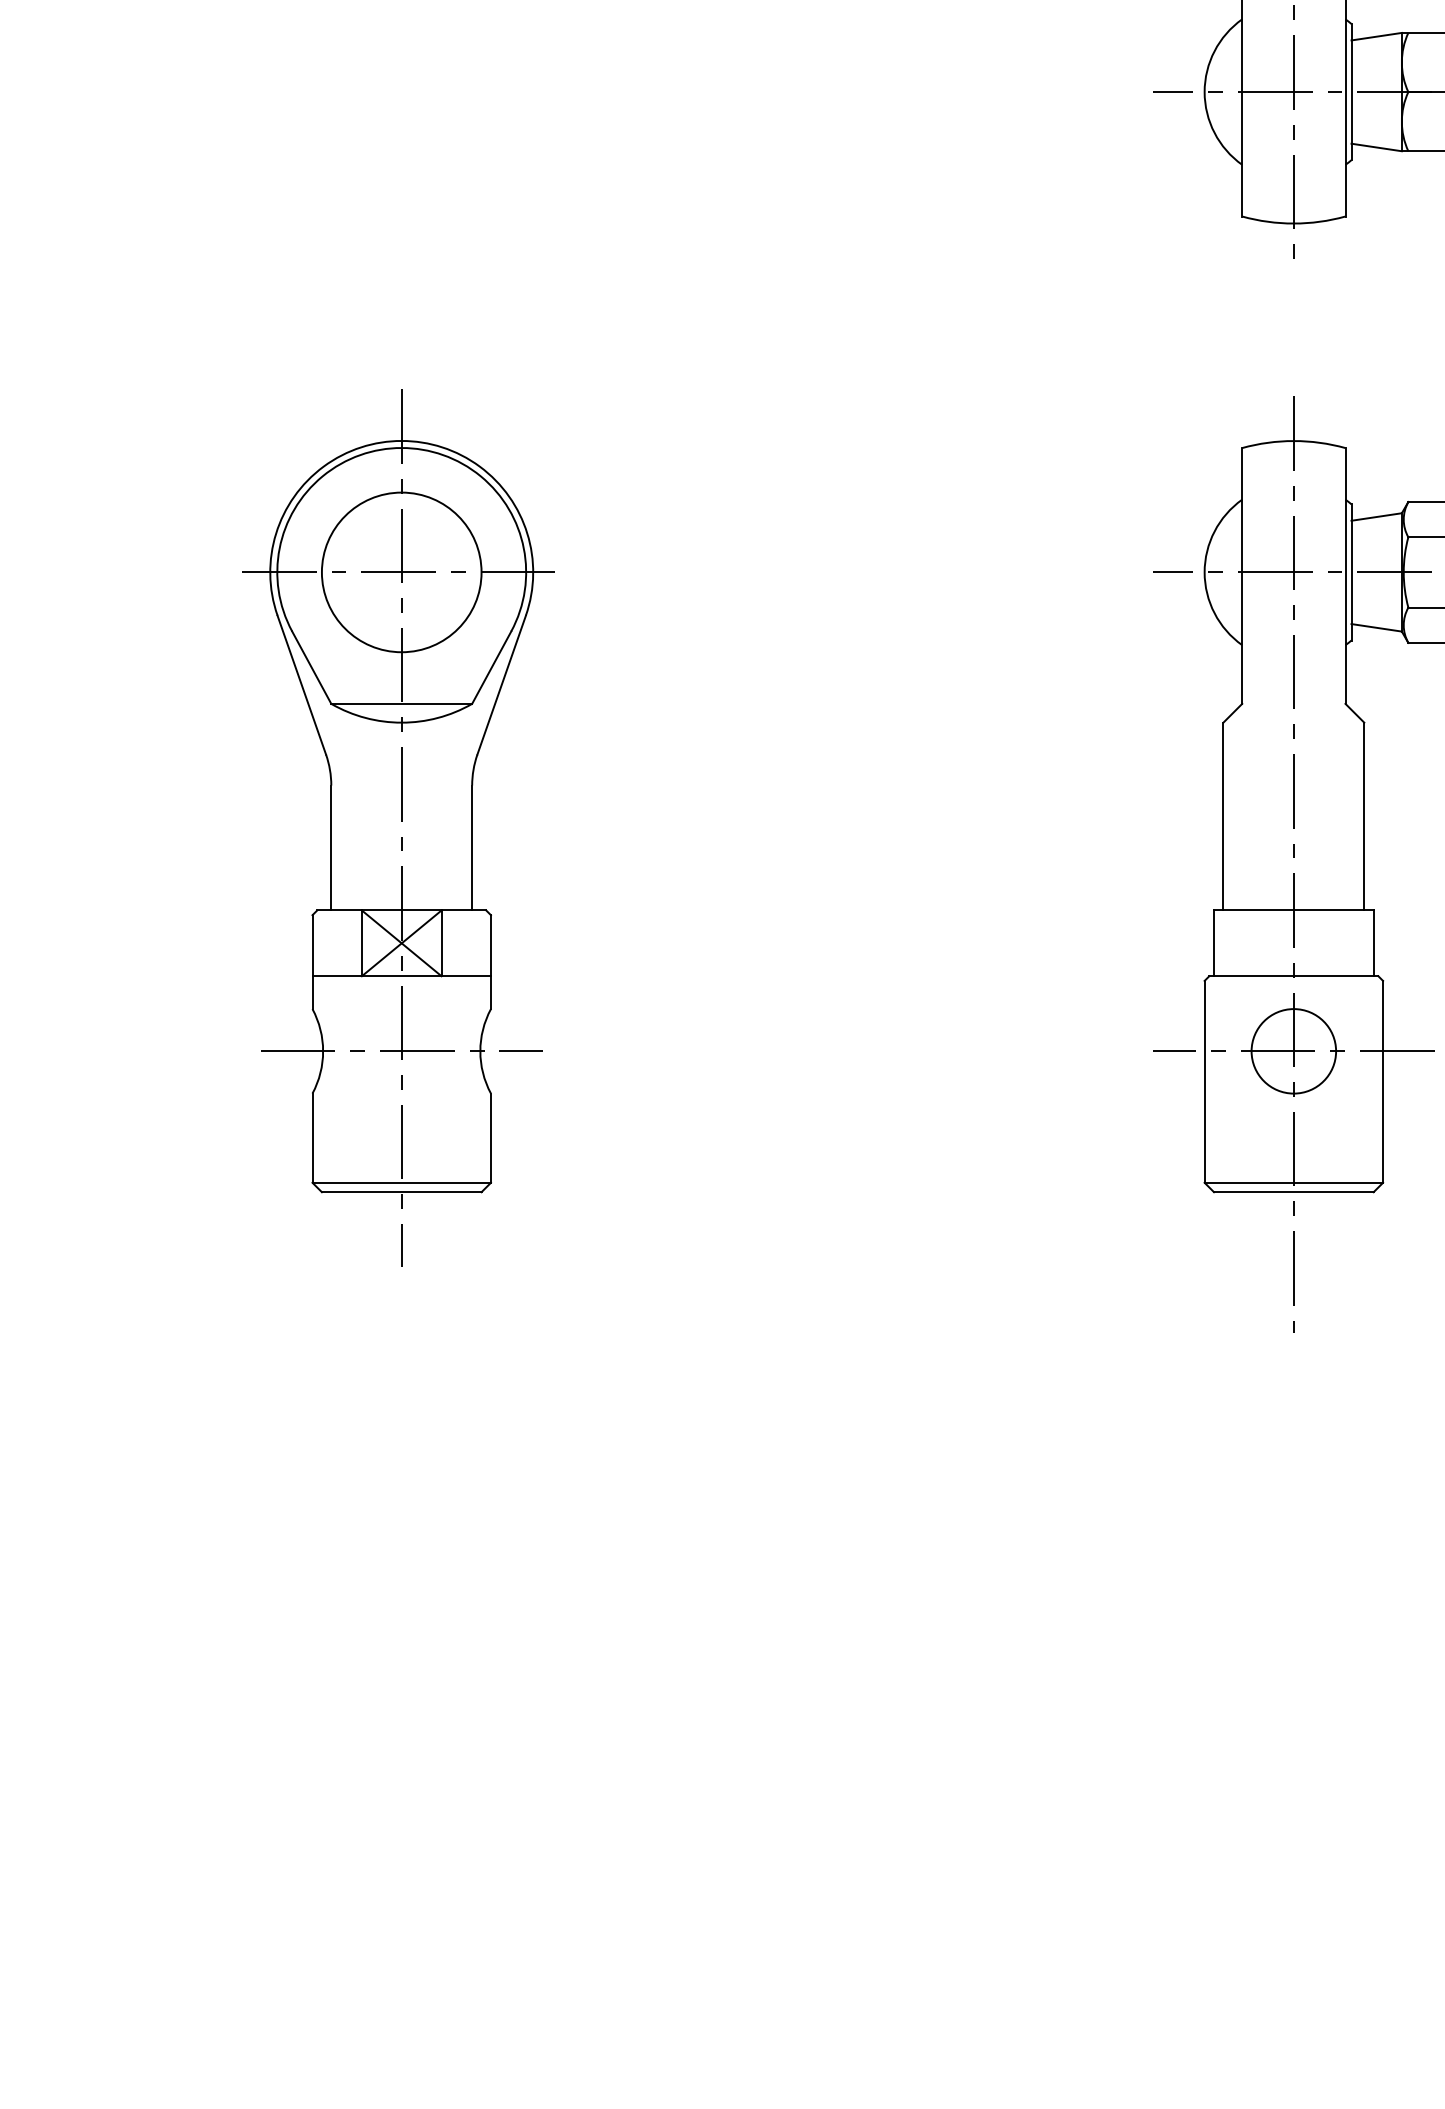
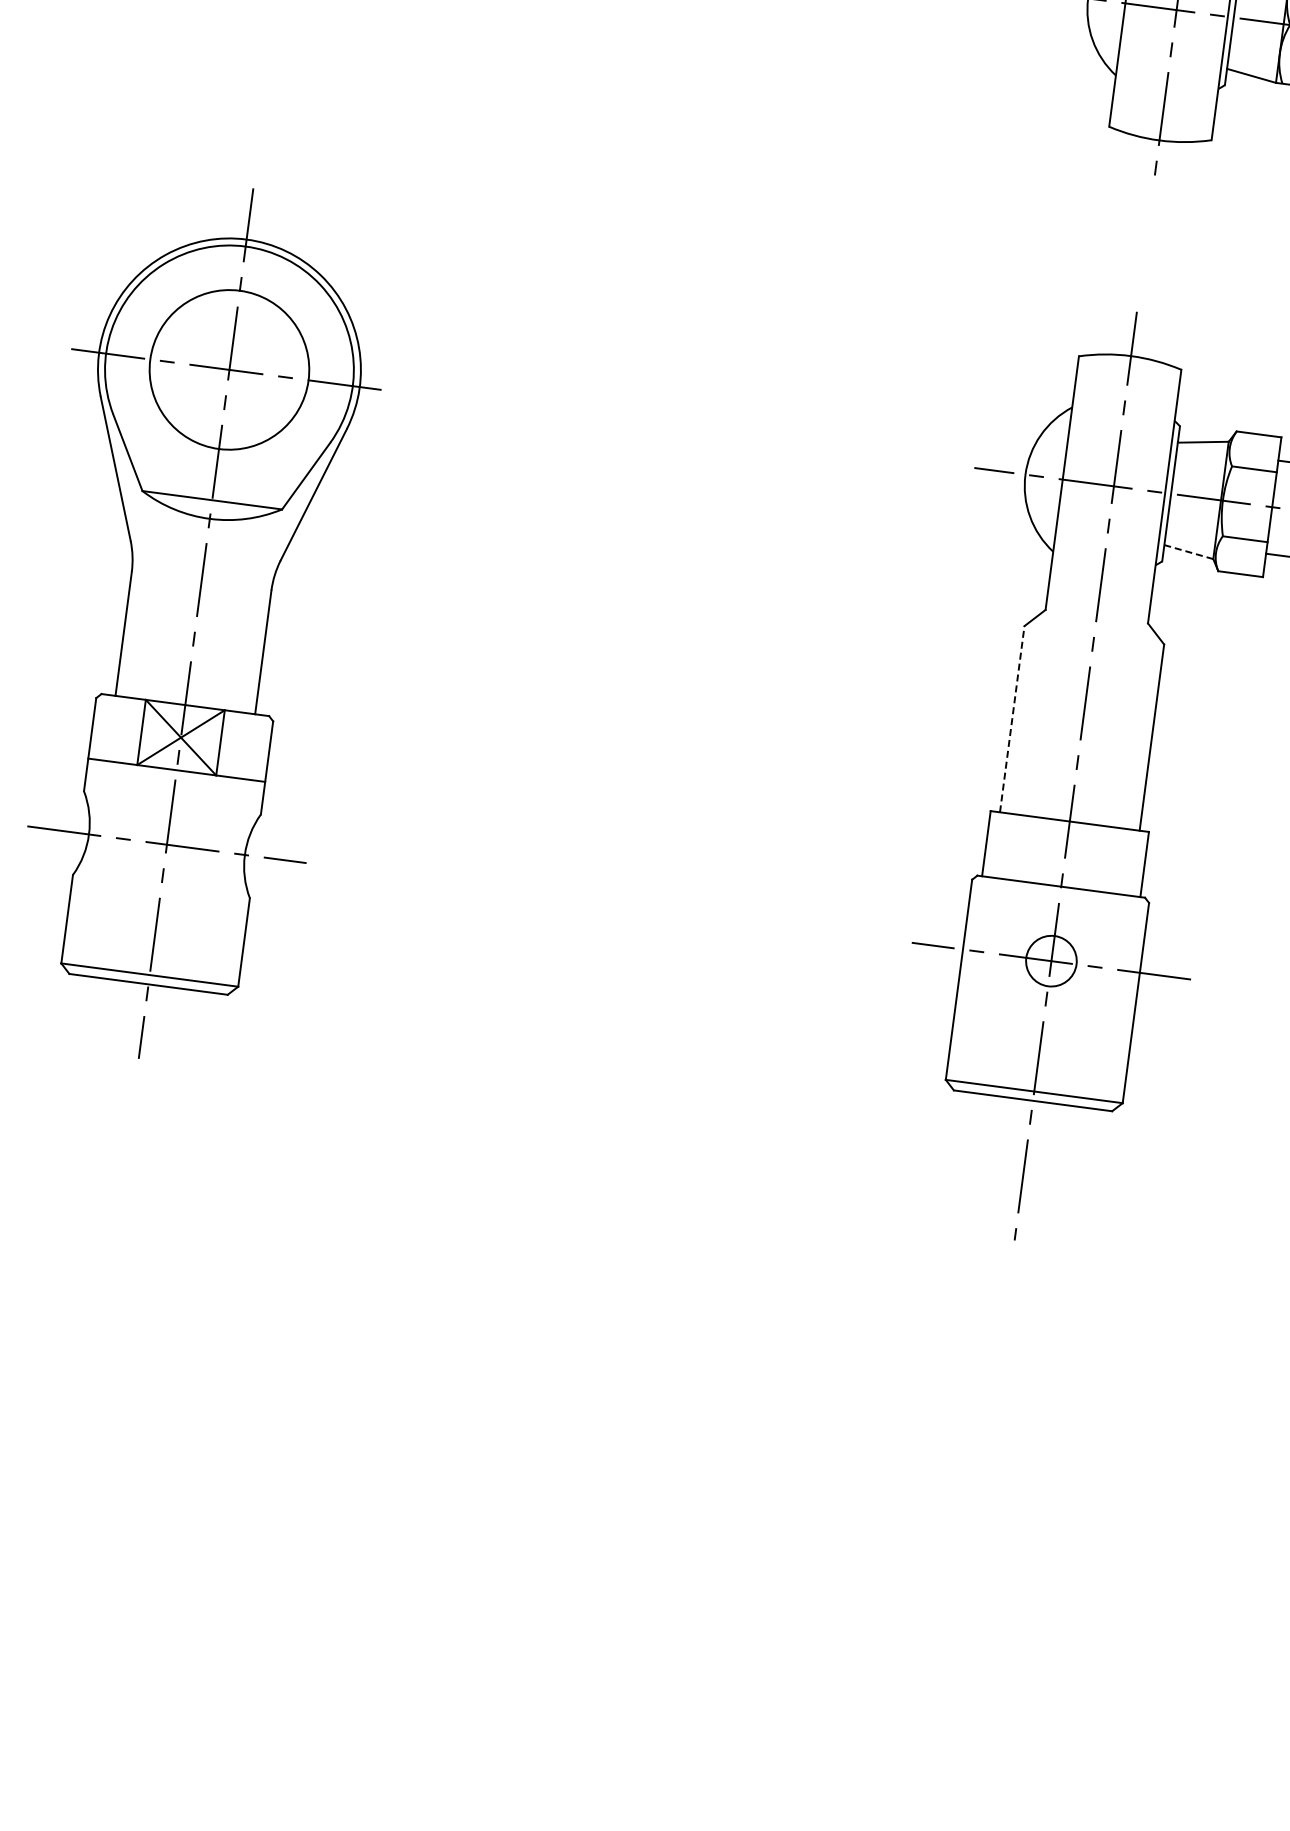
line: (1376, 627) -> (1188, 551), solid -> dashed
line: (1223, 816) -> (1012, 719), solid -> dashed
circle: (1293, 1051) -> (1051, 961), size x0.6

